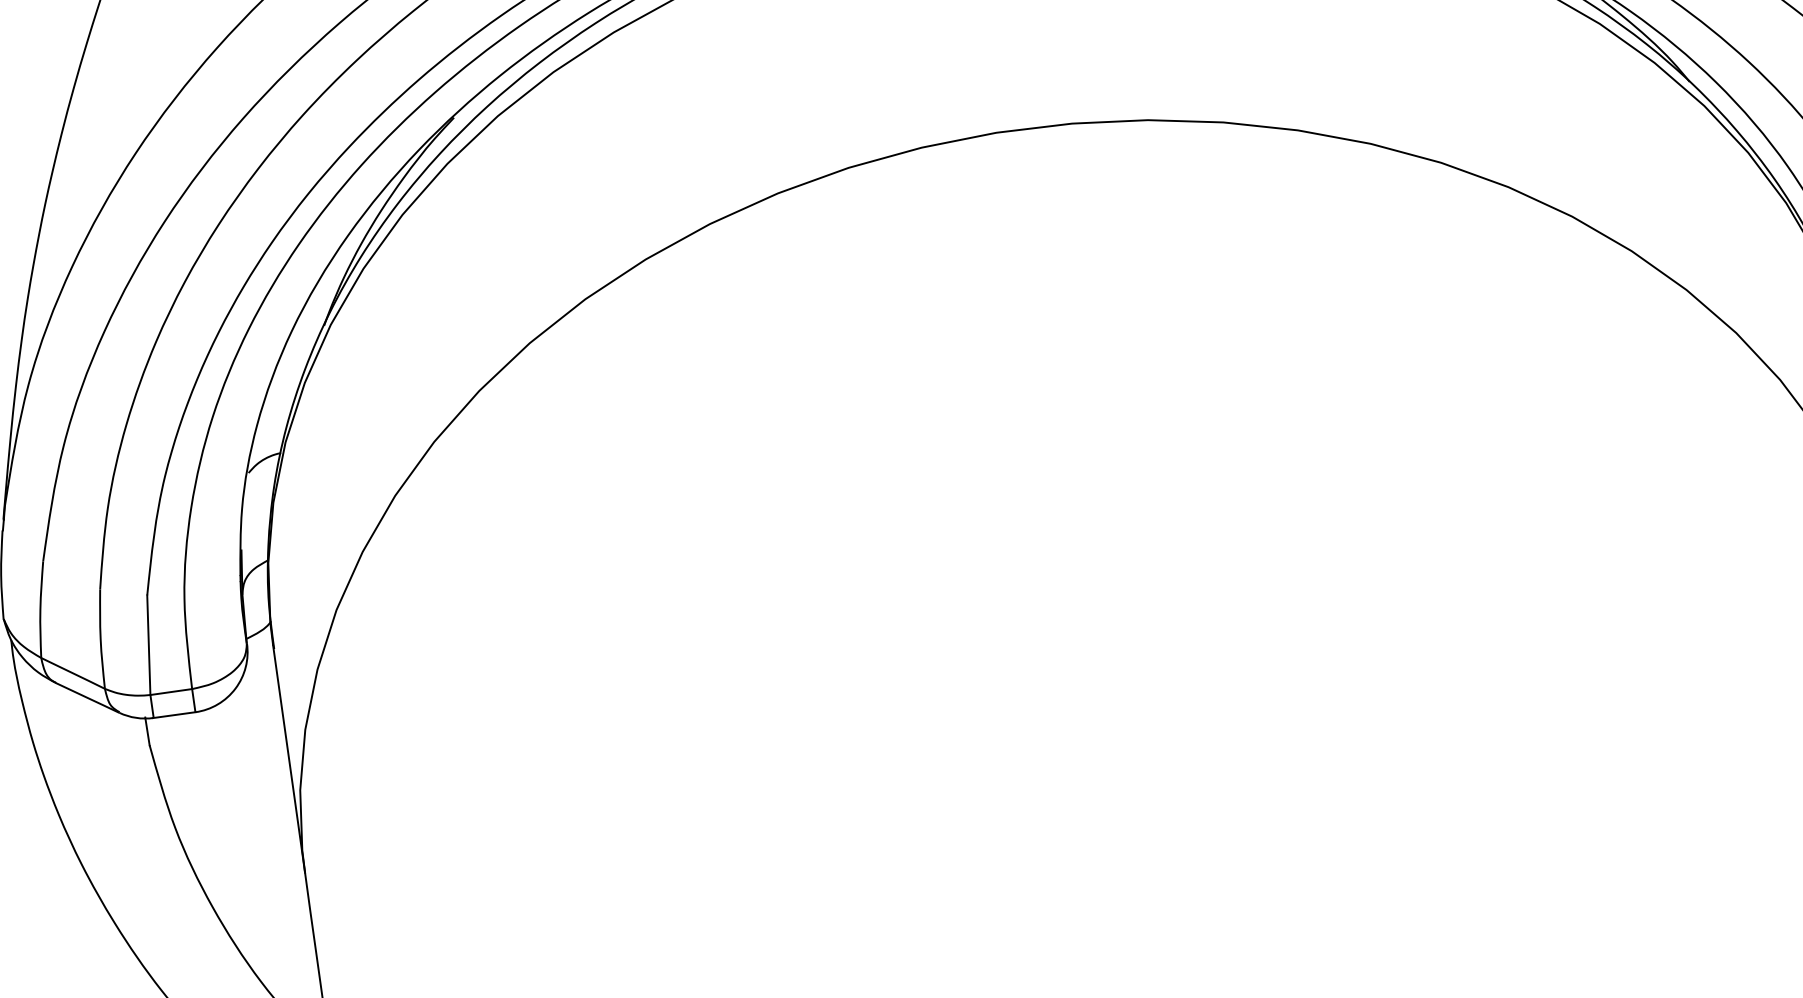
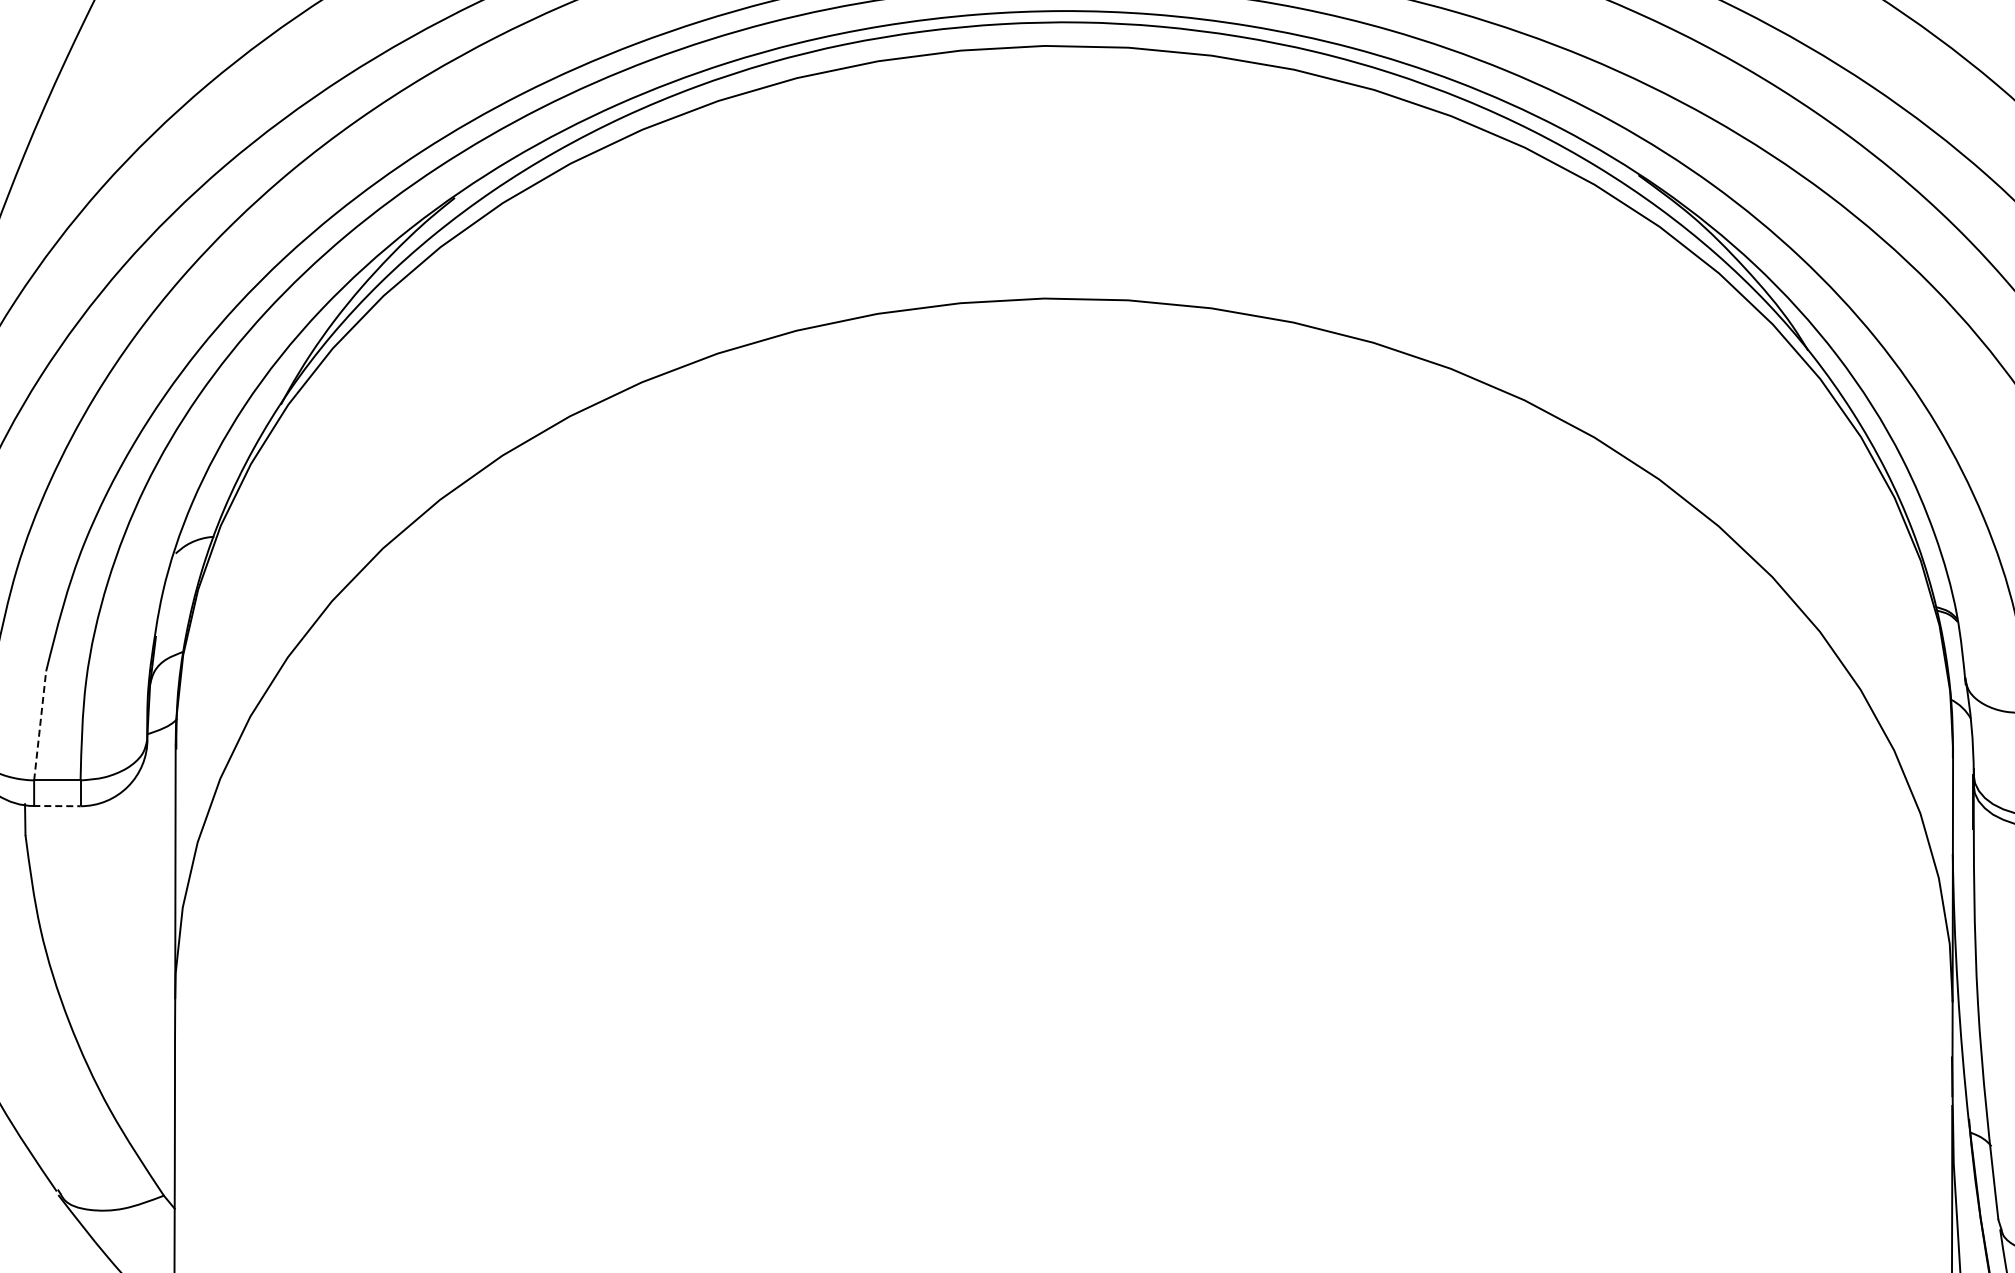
line: (149, 644) -> (40, 725), solid -> dashed
line: (173, 715) -> (56, 806), solid -> dashed

